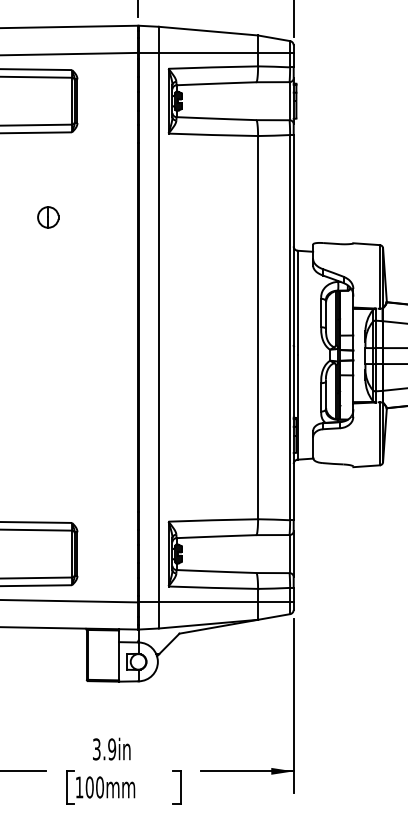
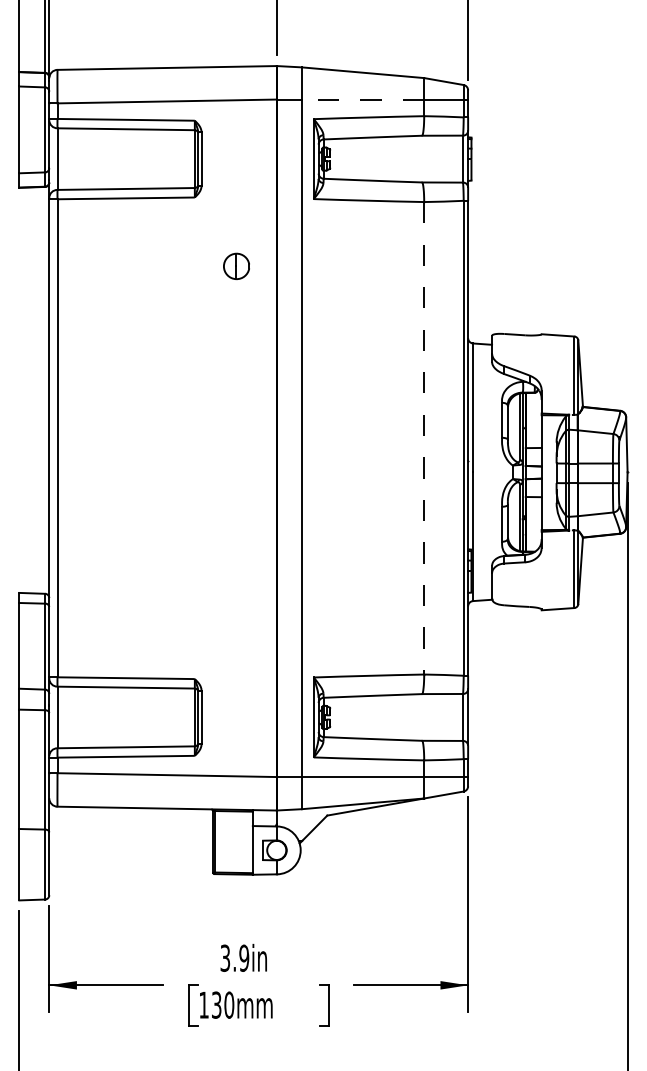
line: (208, 52) -> (362, 99), solid -> dashed
part: (48, 216) -> (236, 265), moved
line: (258, 327) -> (424, 438), solid -> dashed
text: (89, 786) -> (216, 1004), 100mm -> 130mm

